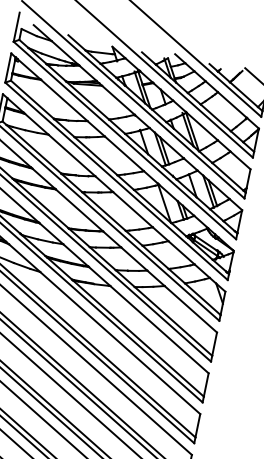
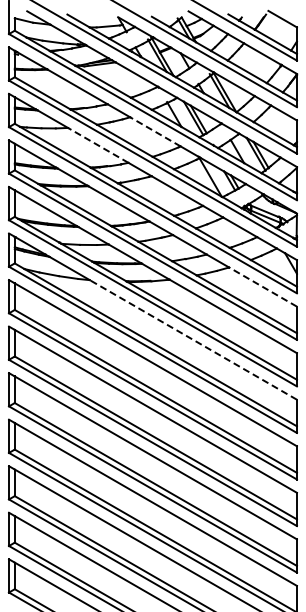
line: (124, 153) -> (155, 131), solid -> dashed
line: (72, 155) -> (98, 145), solid -> dashed
line: (190, 308) -> (262, 286), solid -> dashed
line: (120, 342) -> (193, 339), solid -> dashed

